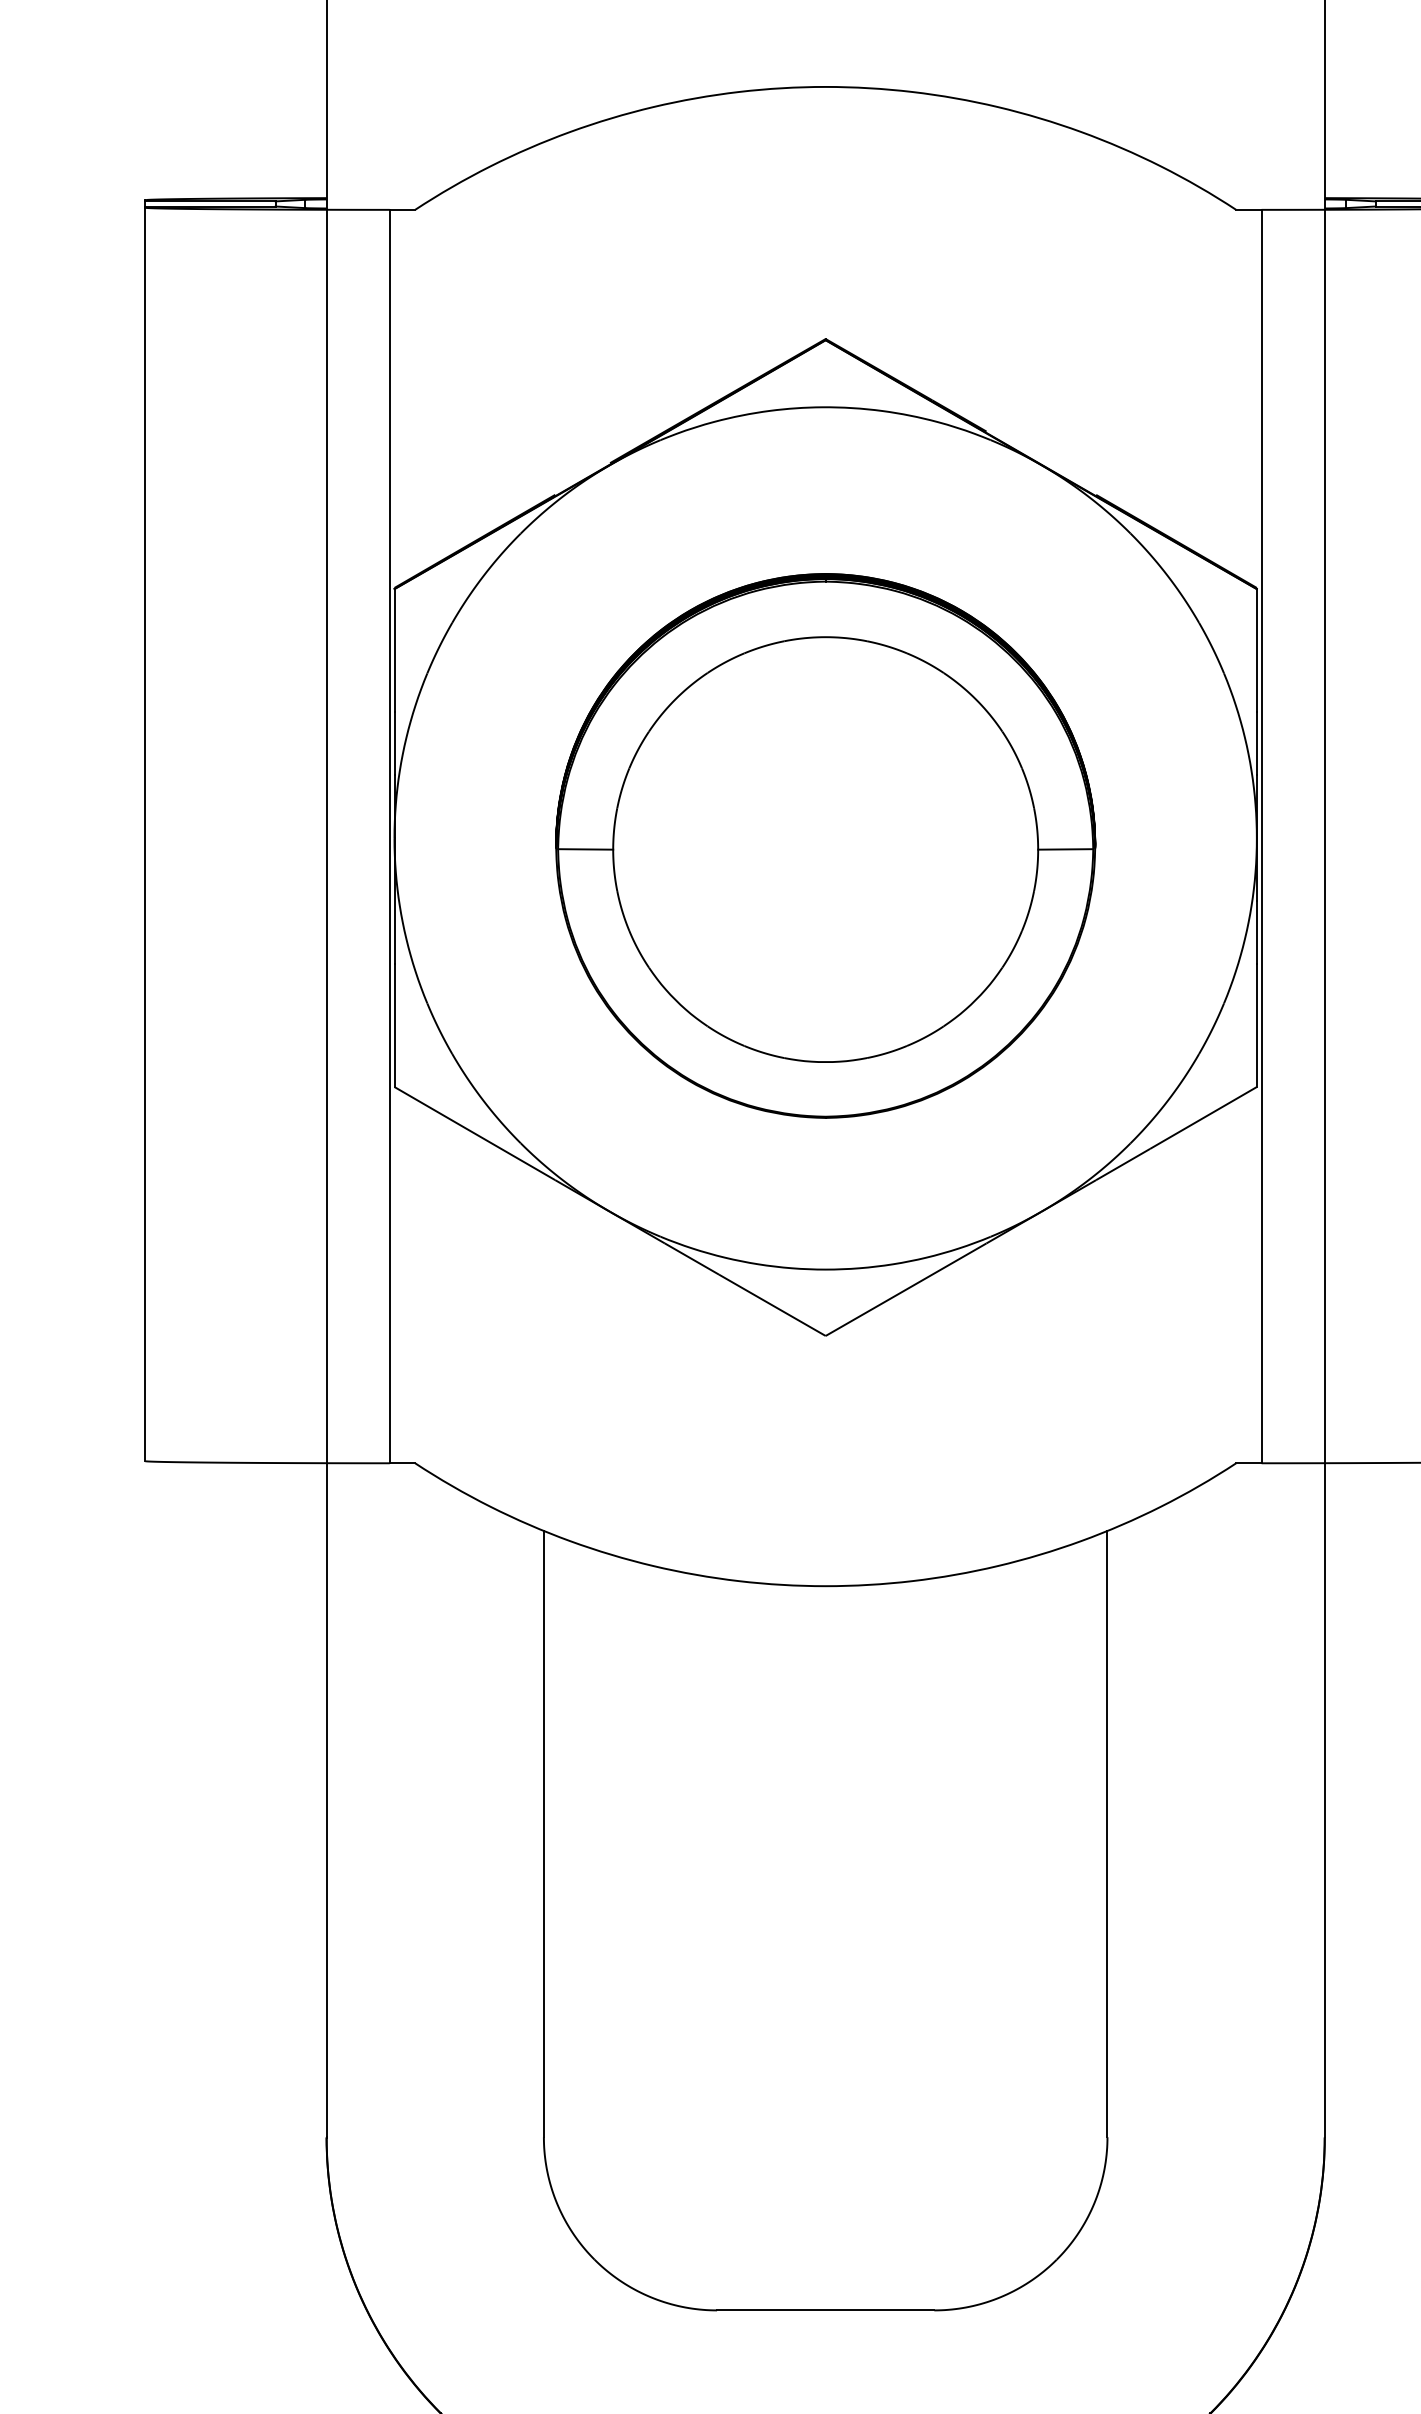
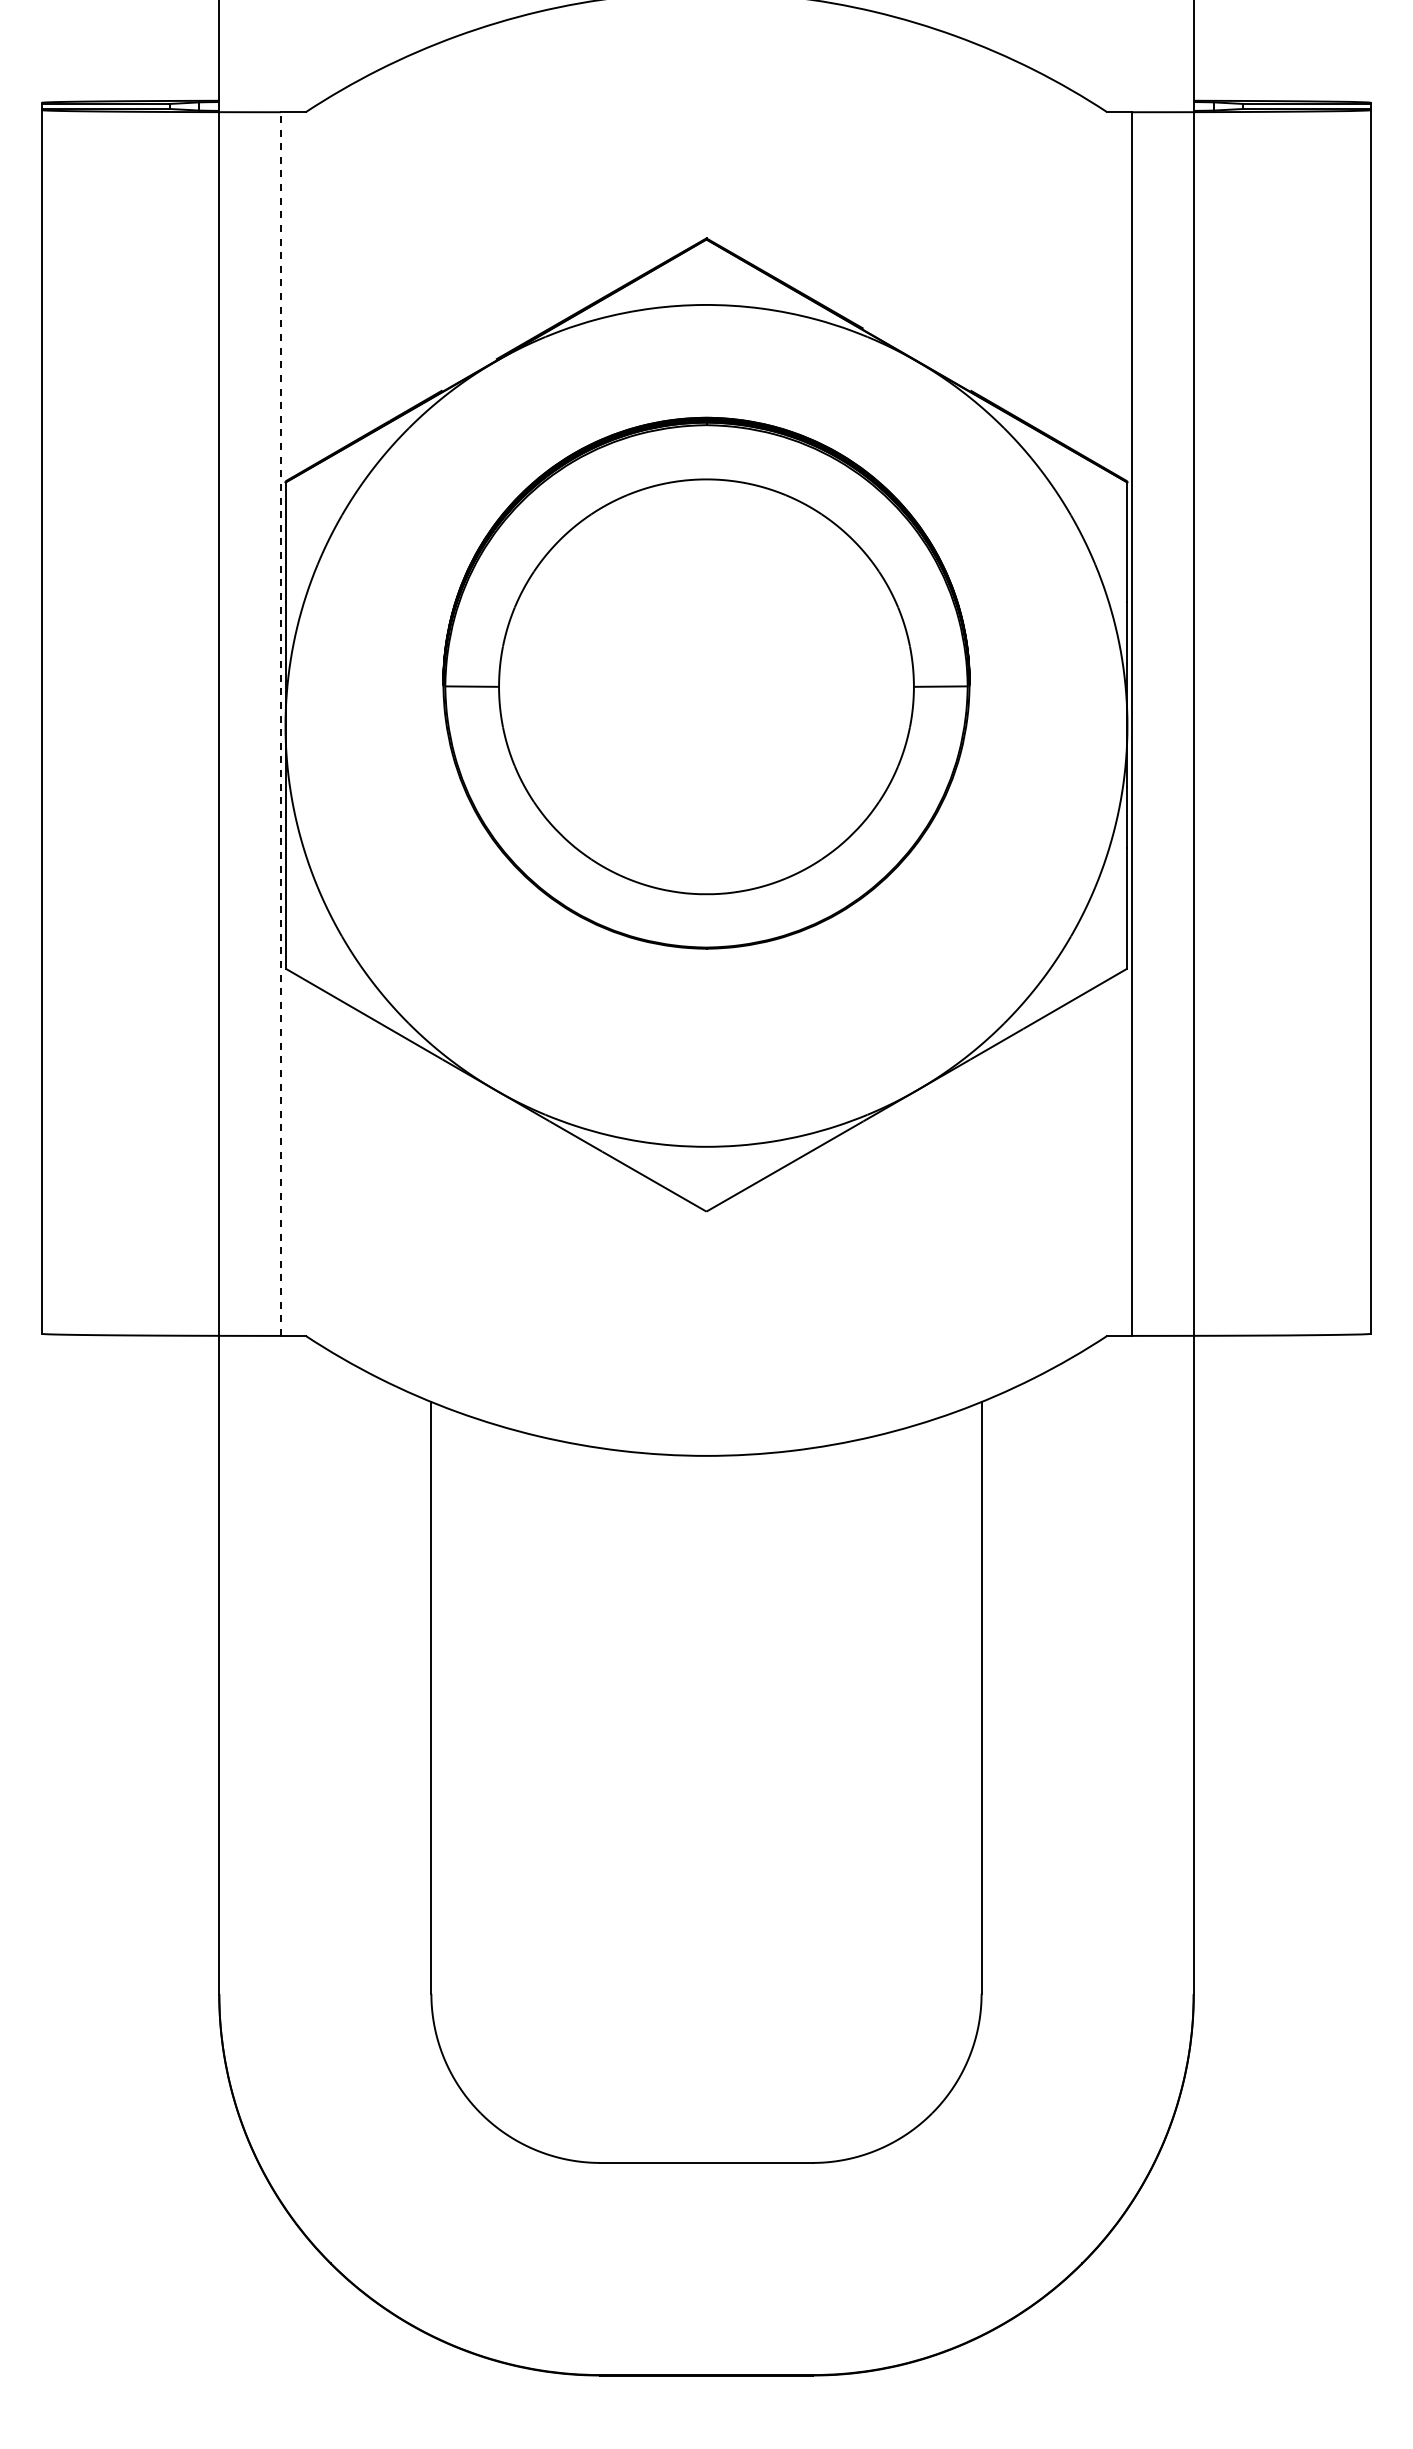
line: (389, 837) -> (280, 724), solid -> dashed
part: (825, 845) -> (706, 682), moved

